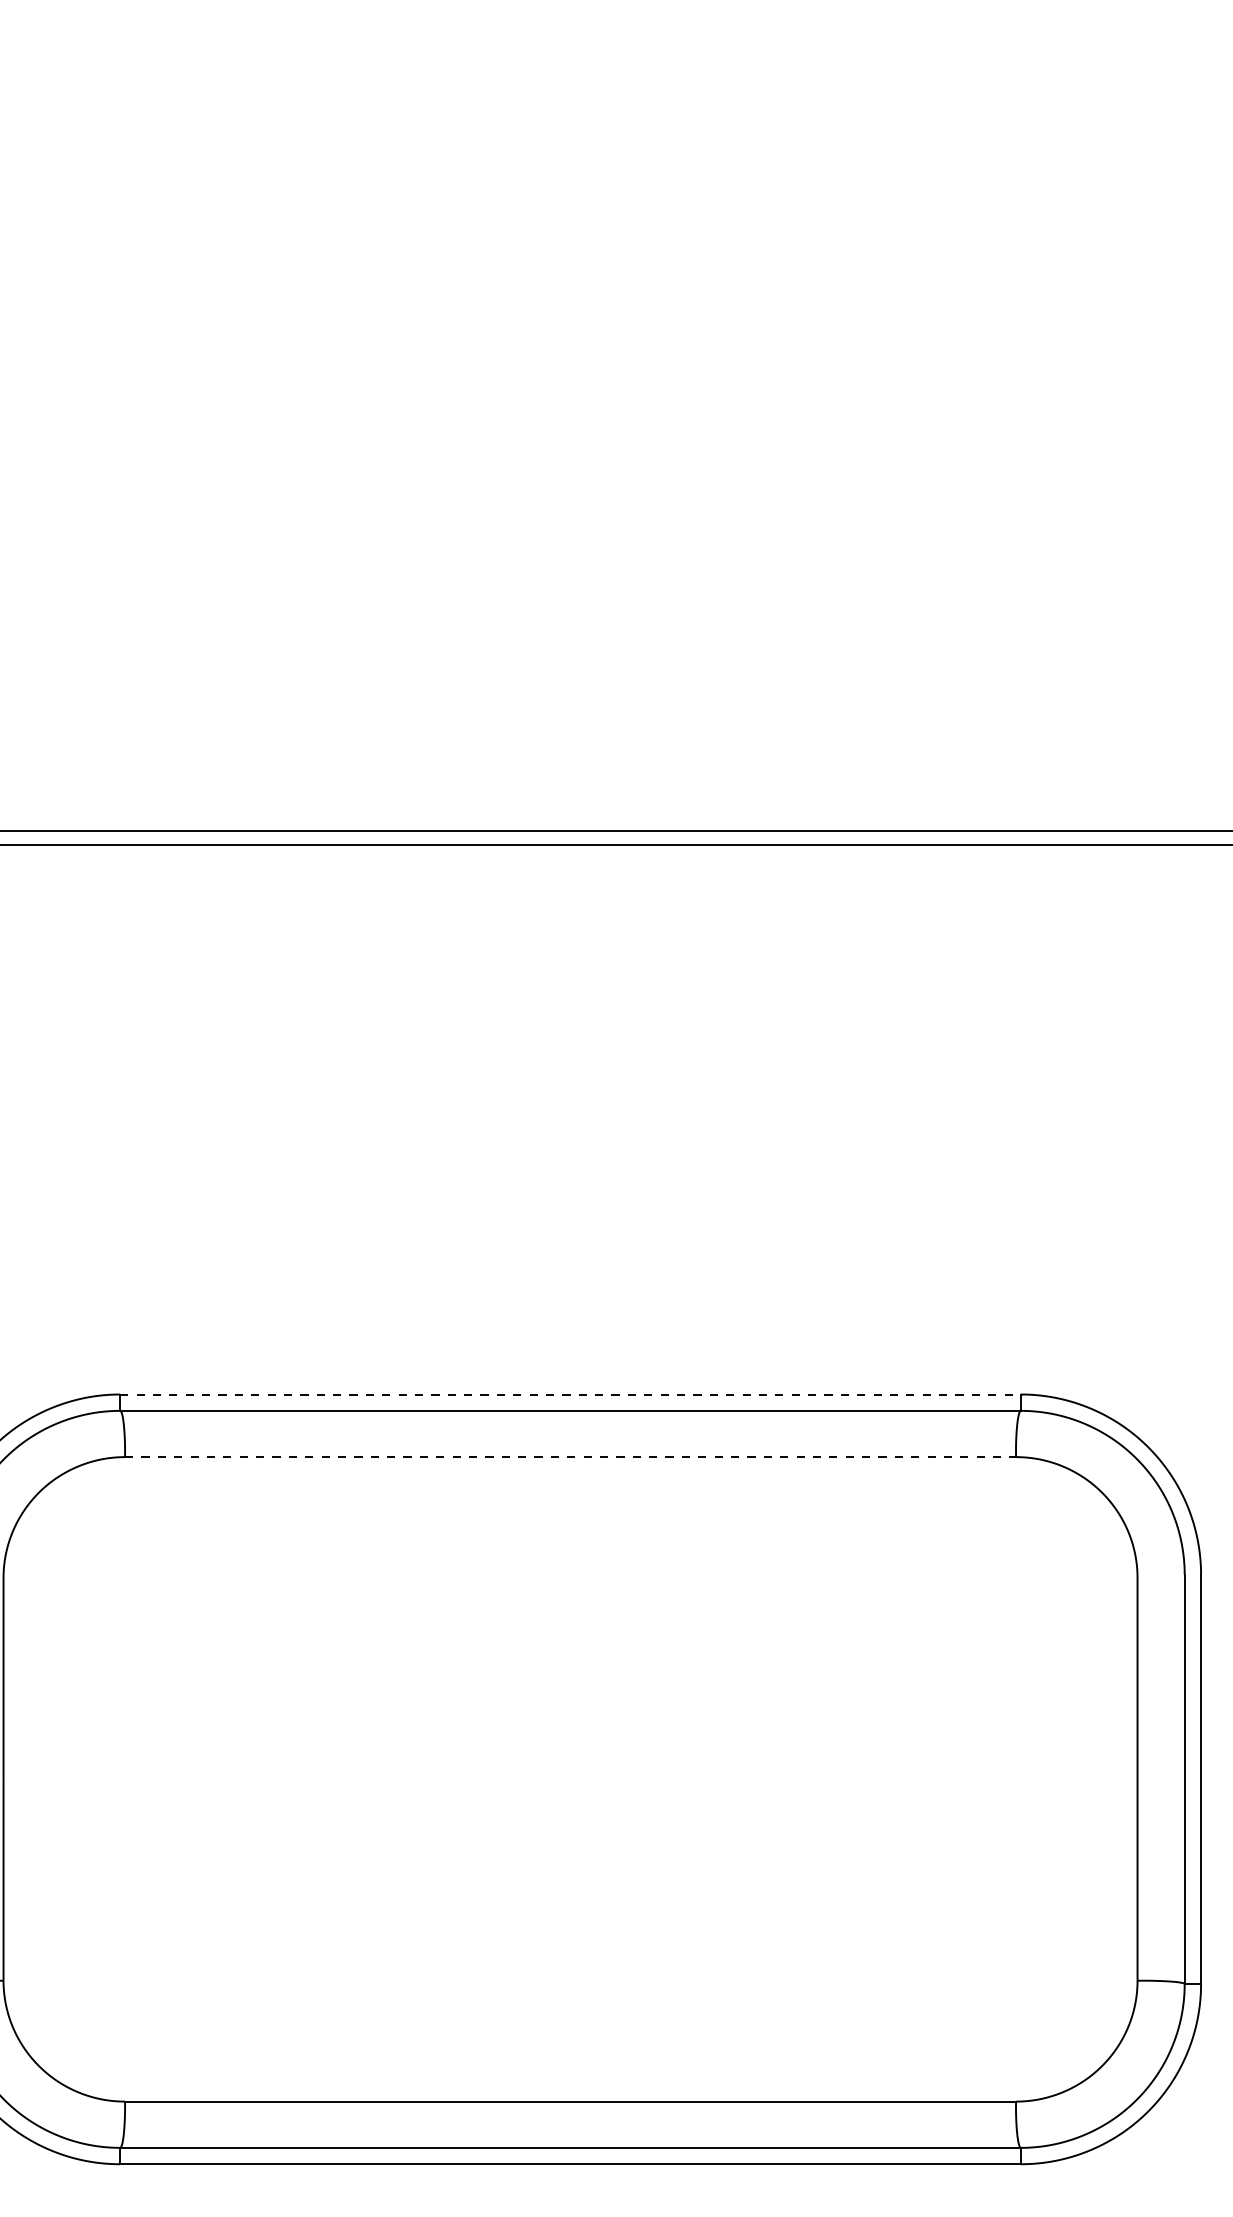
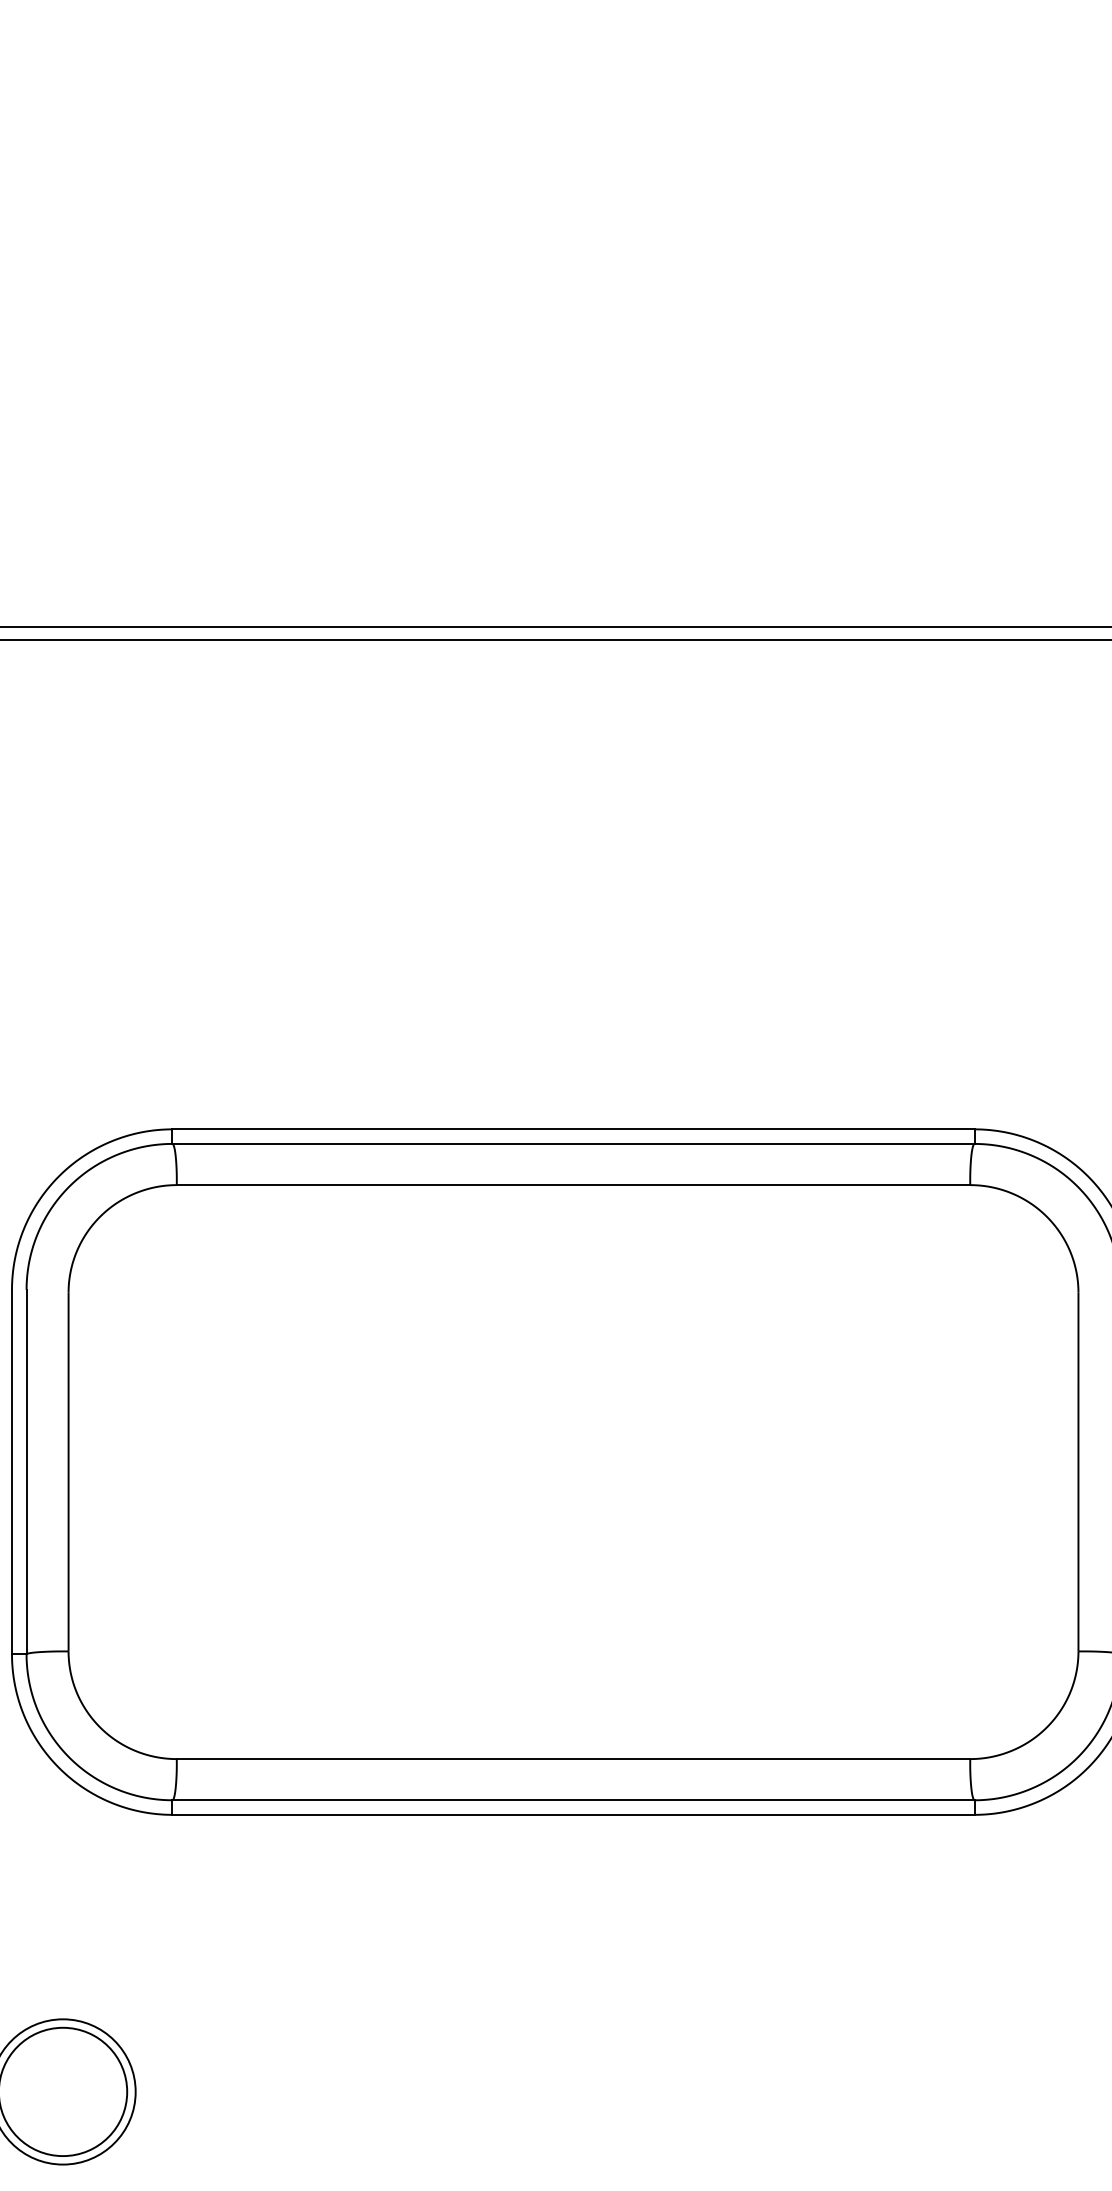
line: (571, 1394) -> (574, 1129), dashed -> solid
line: (570, 1457) -> (573, 1185), dashed -> solid

